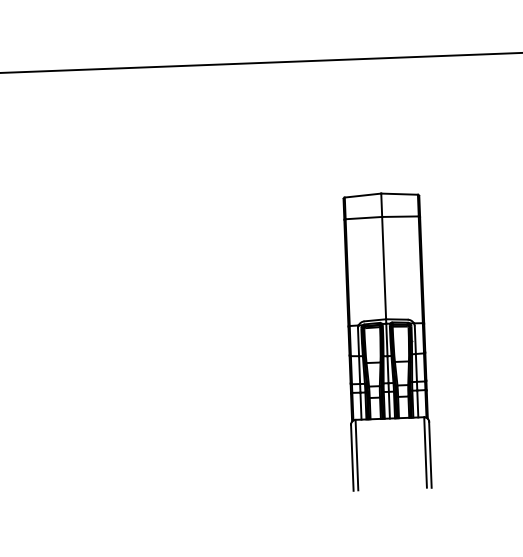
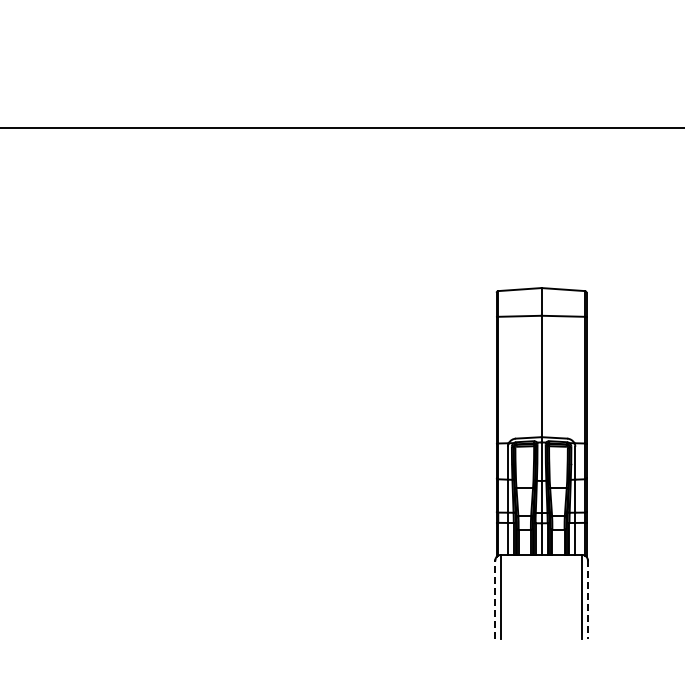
line: (430, 455) -> (587, 600), solid -> dashed
line: (352, 457) -> (495, 599), solid -> dashed

